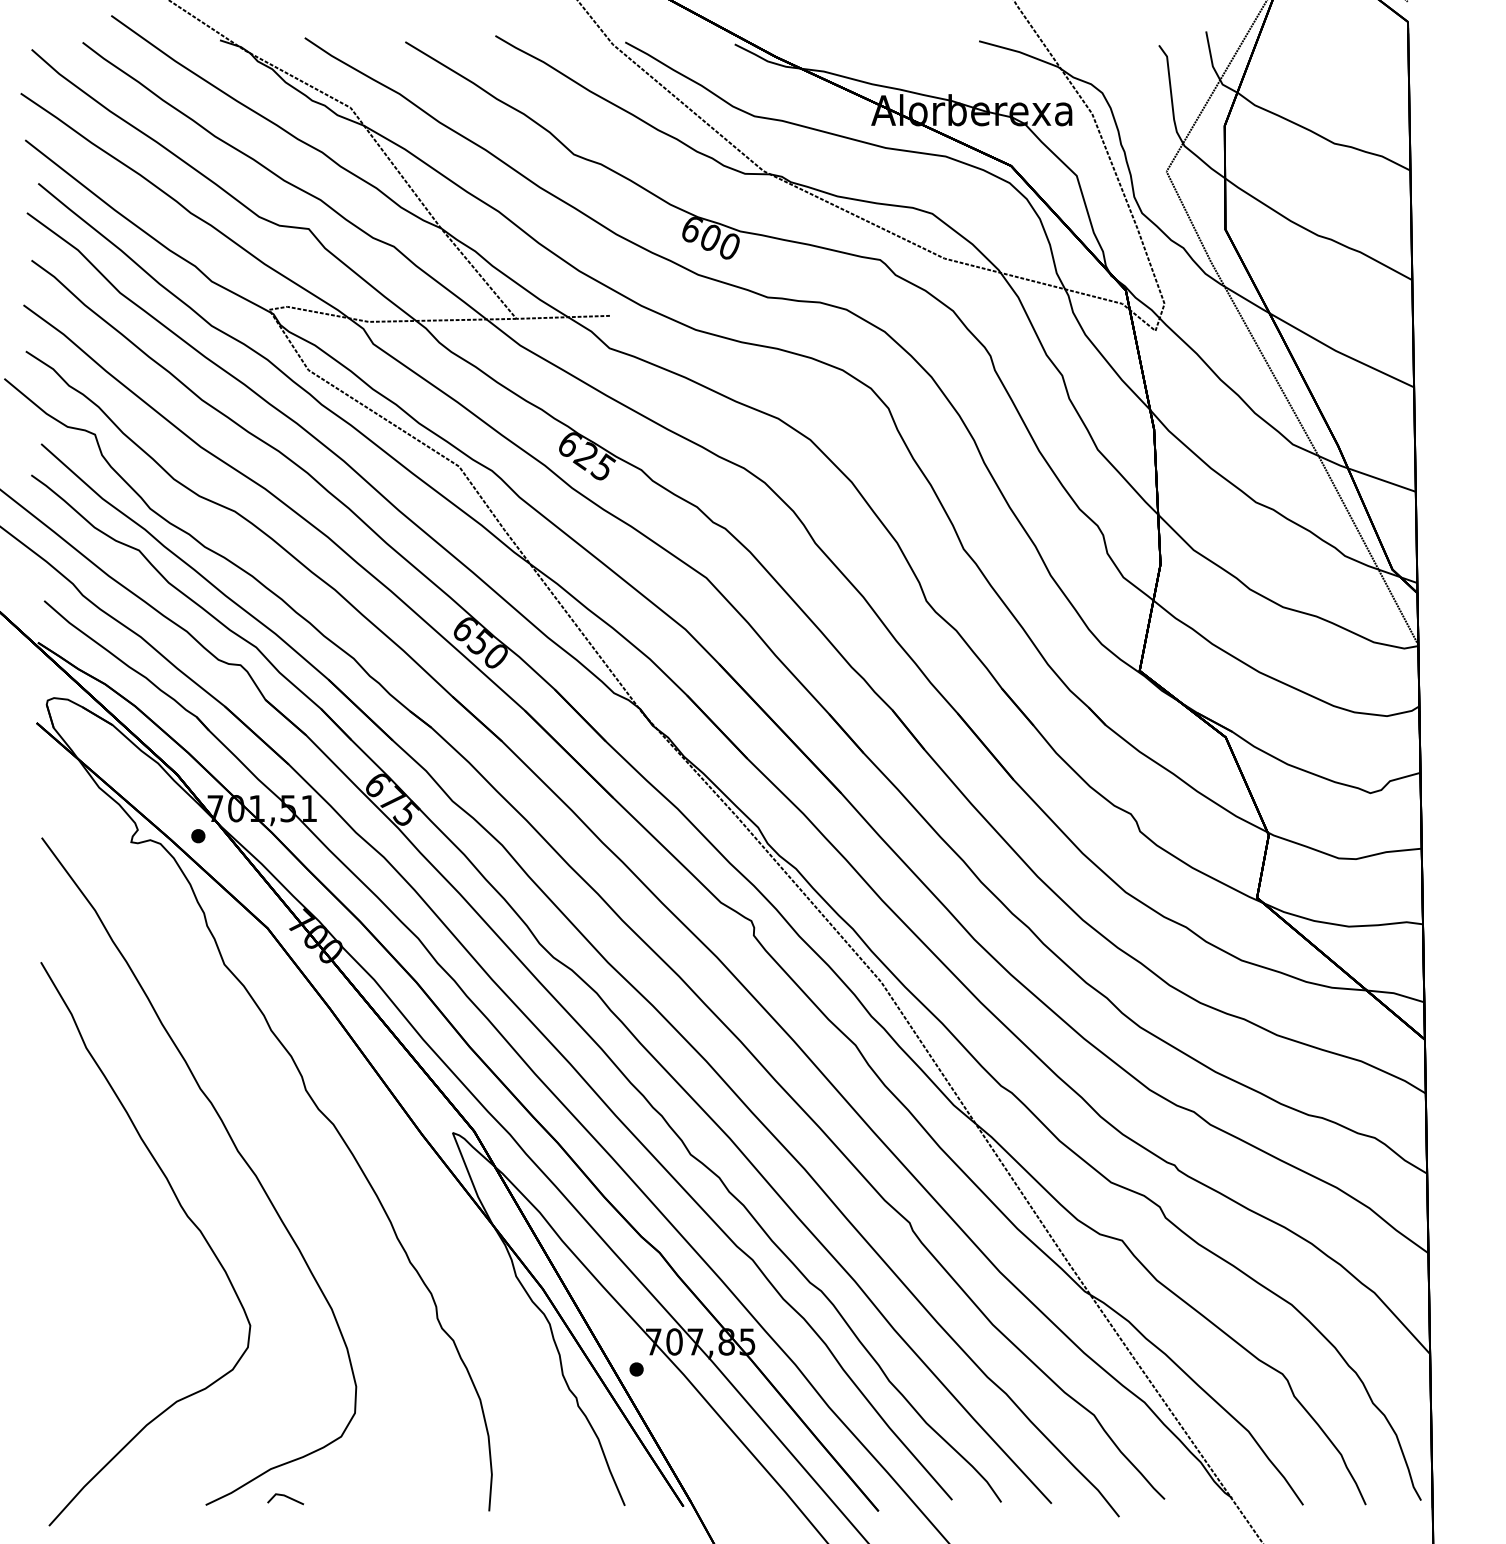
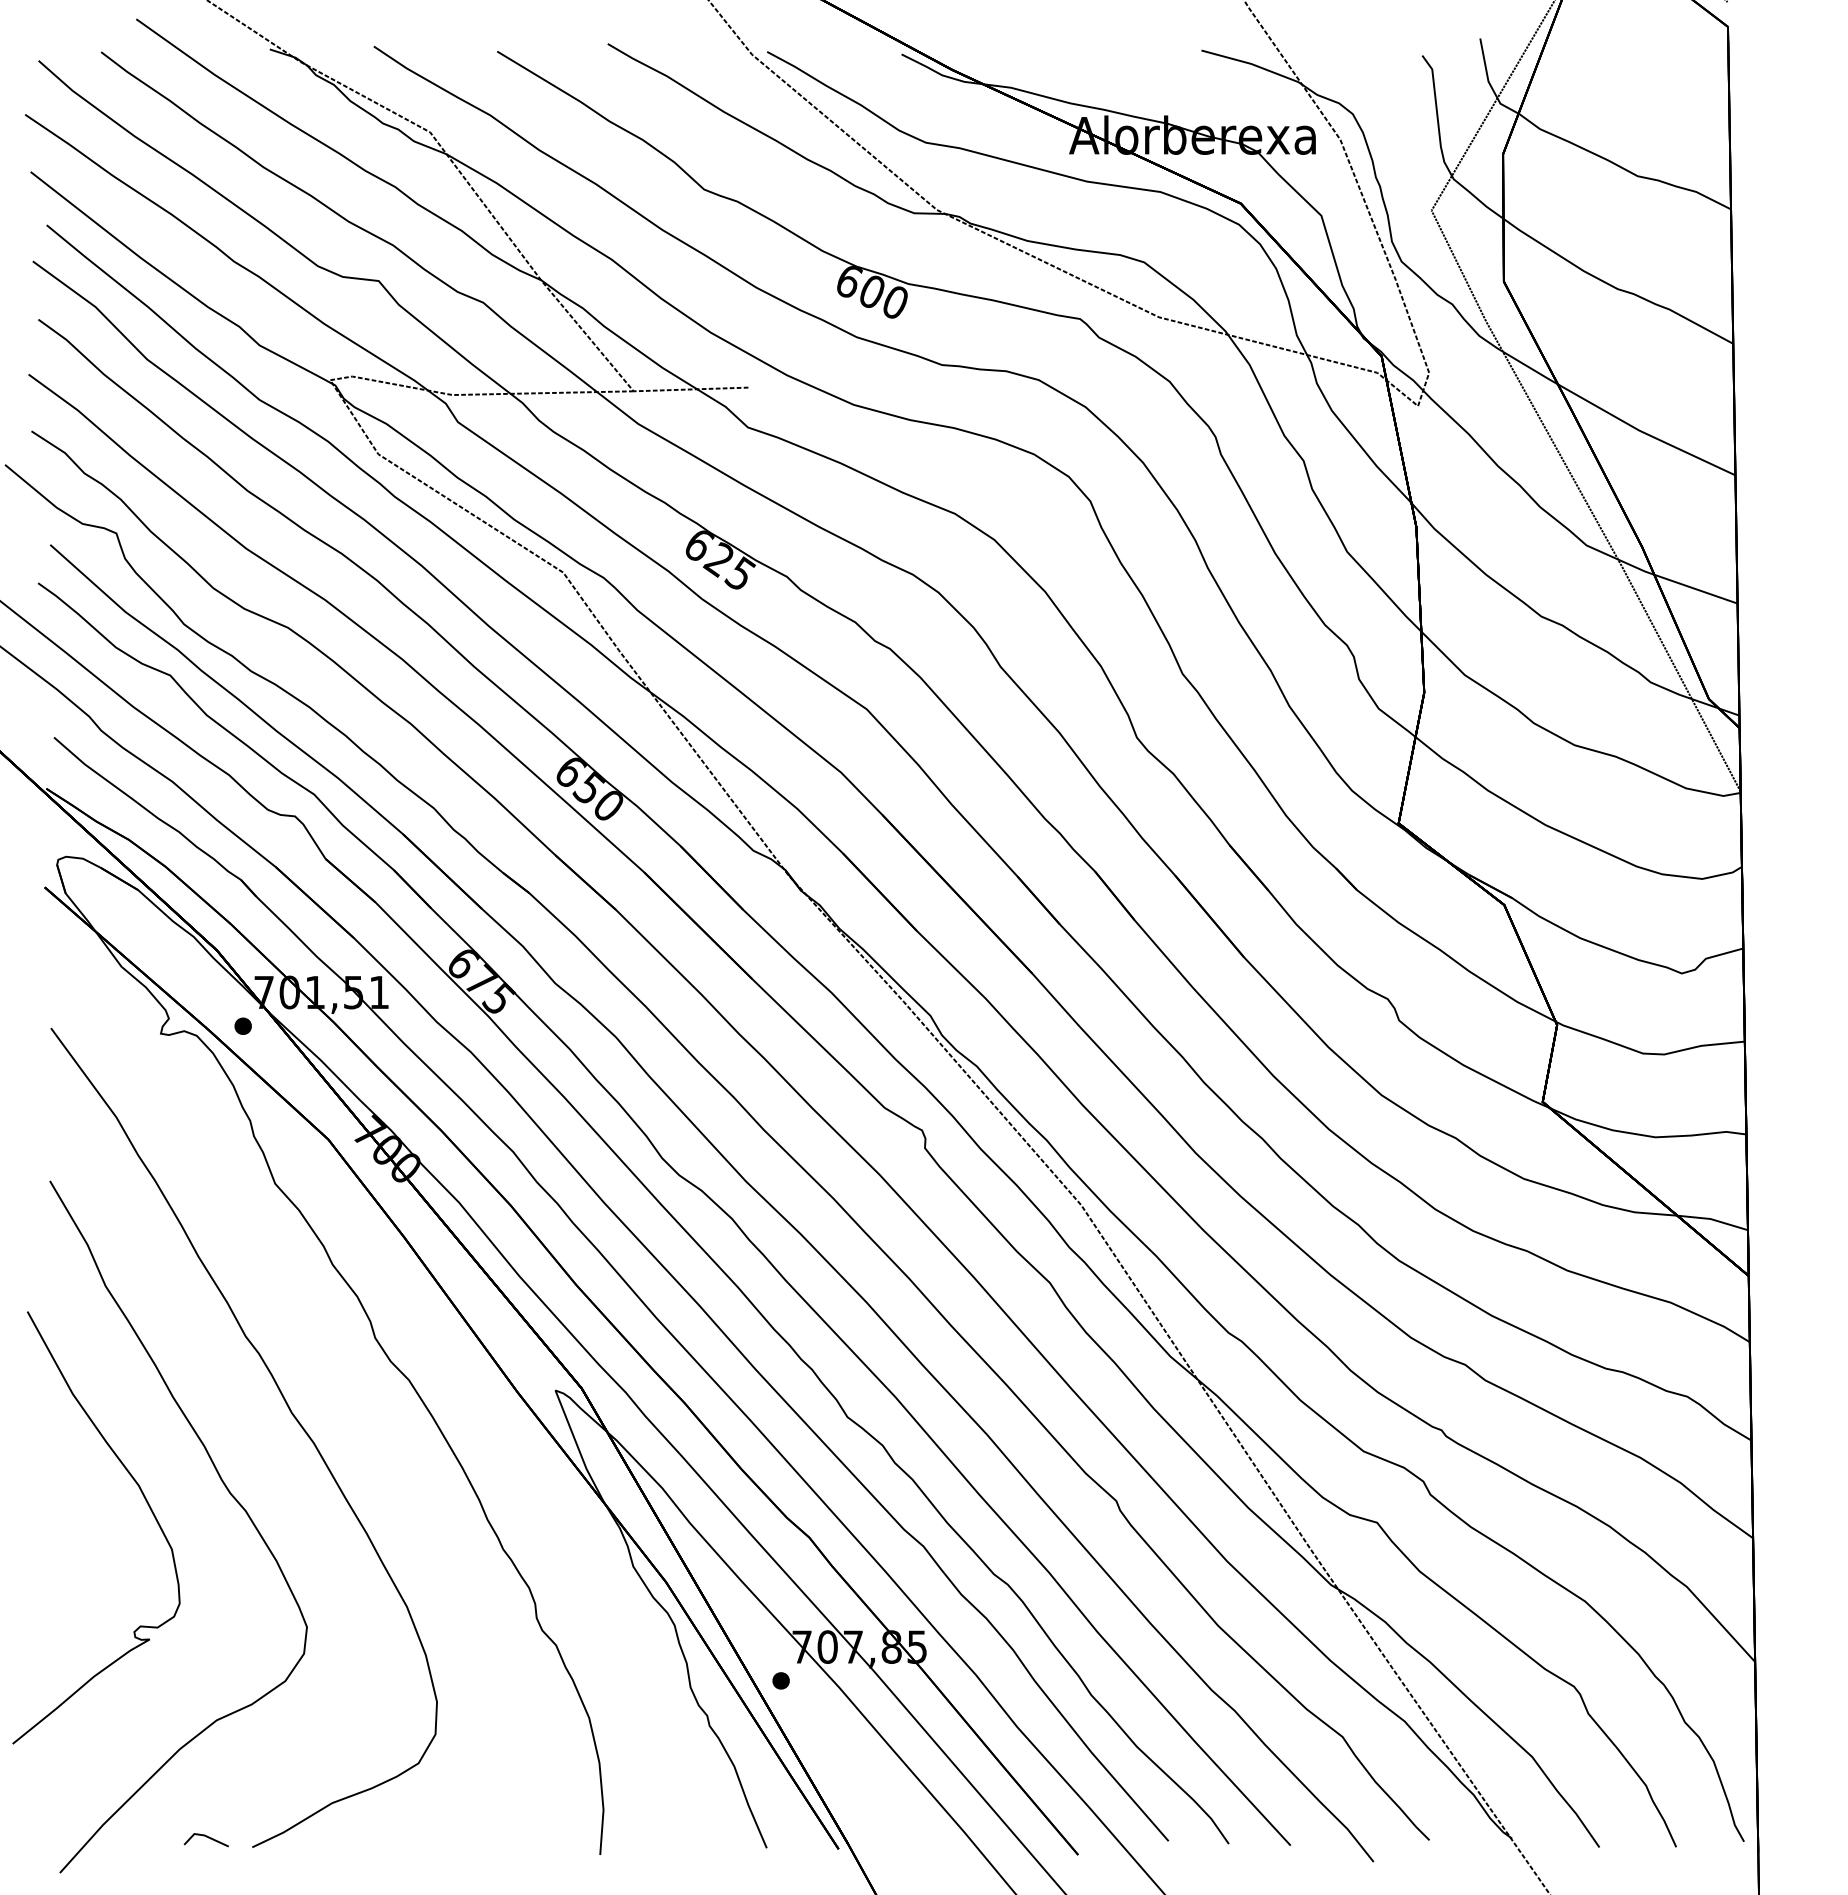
curve: (117, 1220) -> (143, 1497), added
line: (285, 1497) -> (206, 1837), moved

